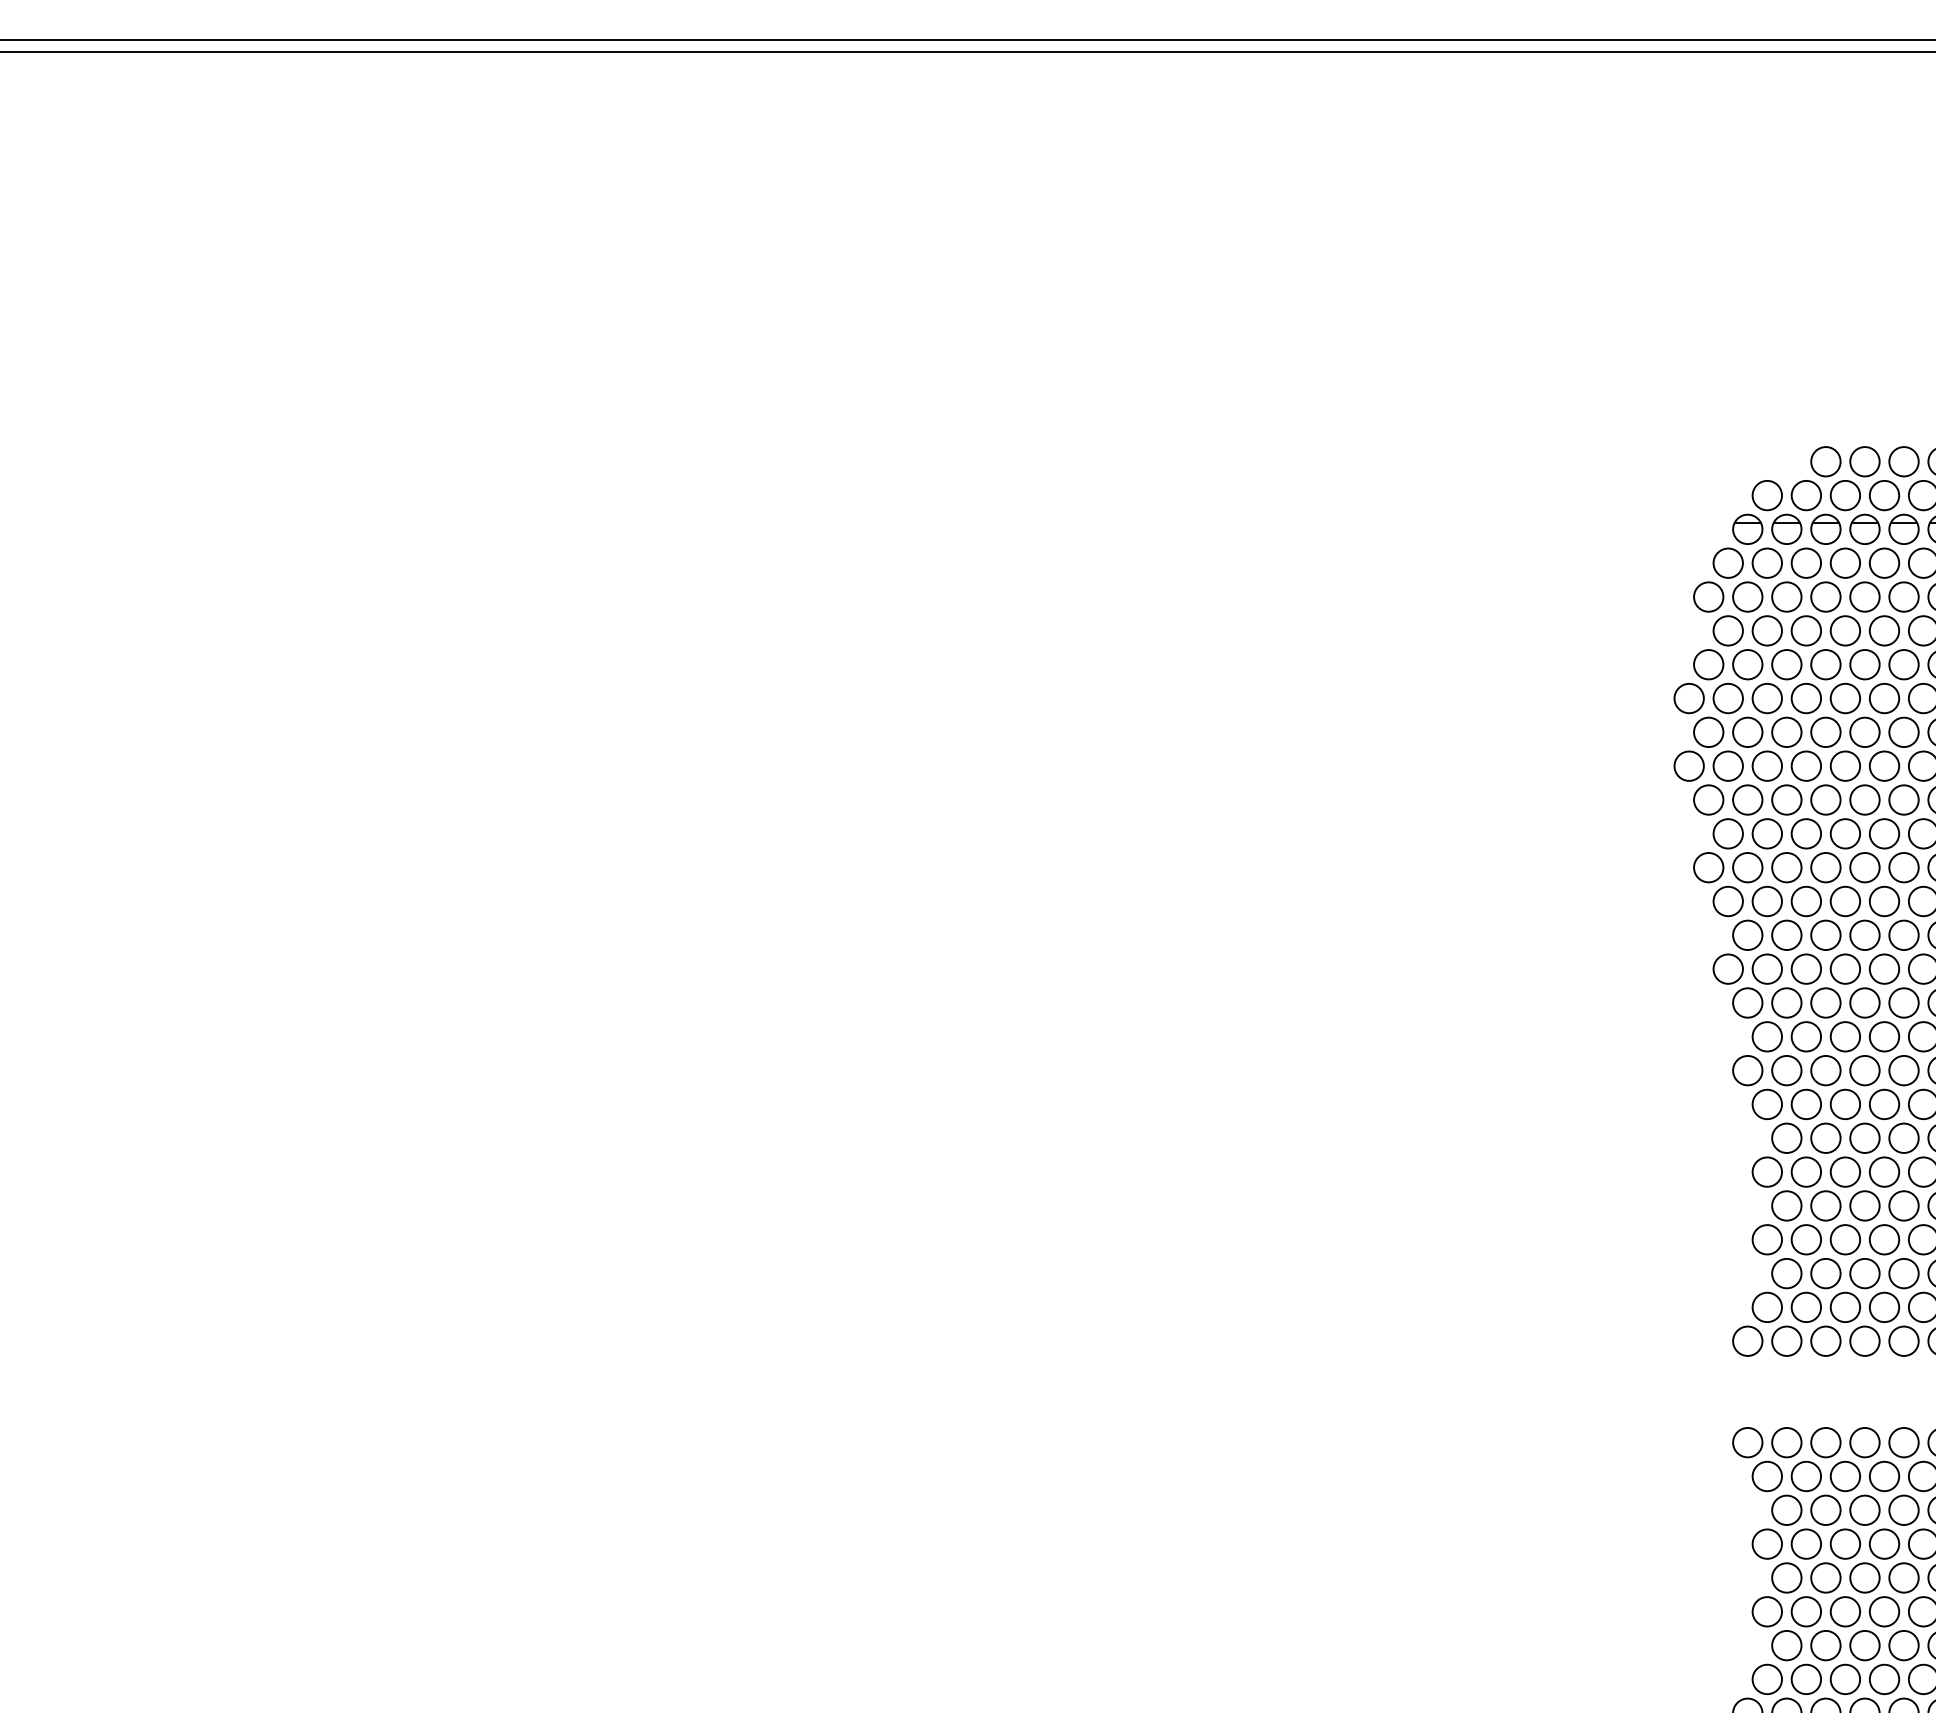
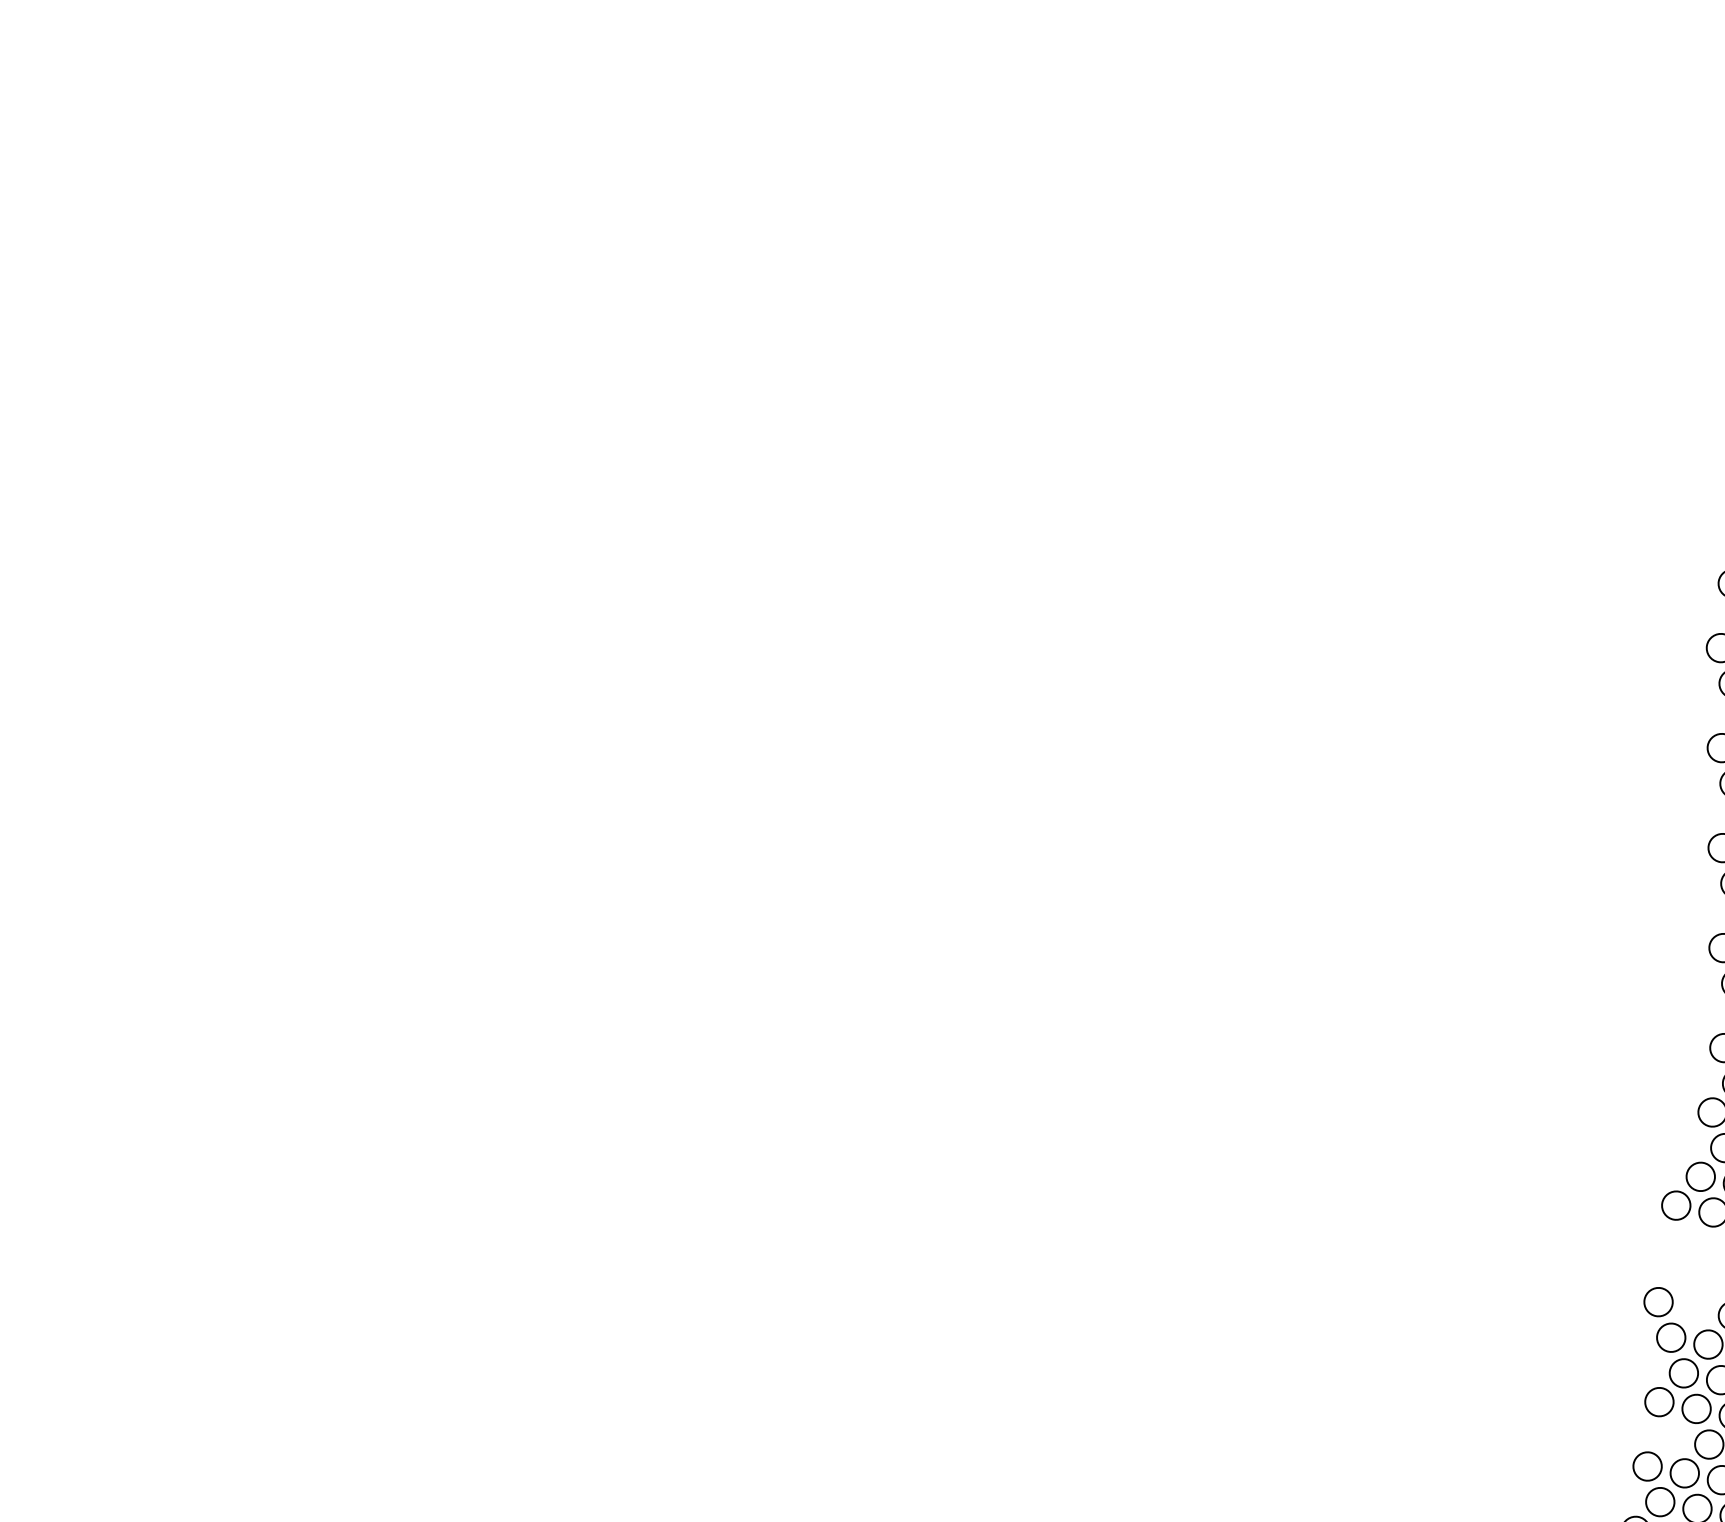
circle: (1786, 1442) -> (1695, 1308), removed
circle: (1786, 1577) -> (1671, 1437), removed

